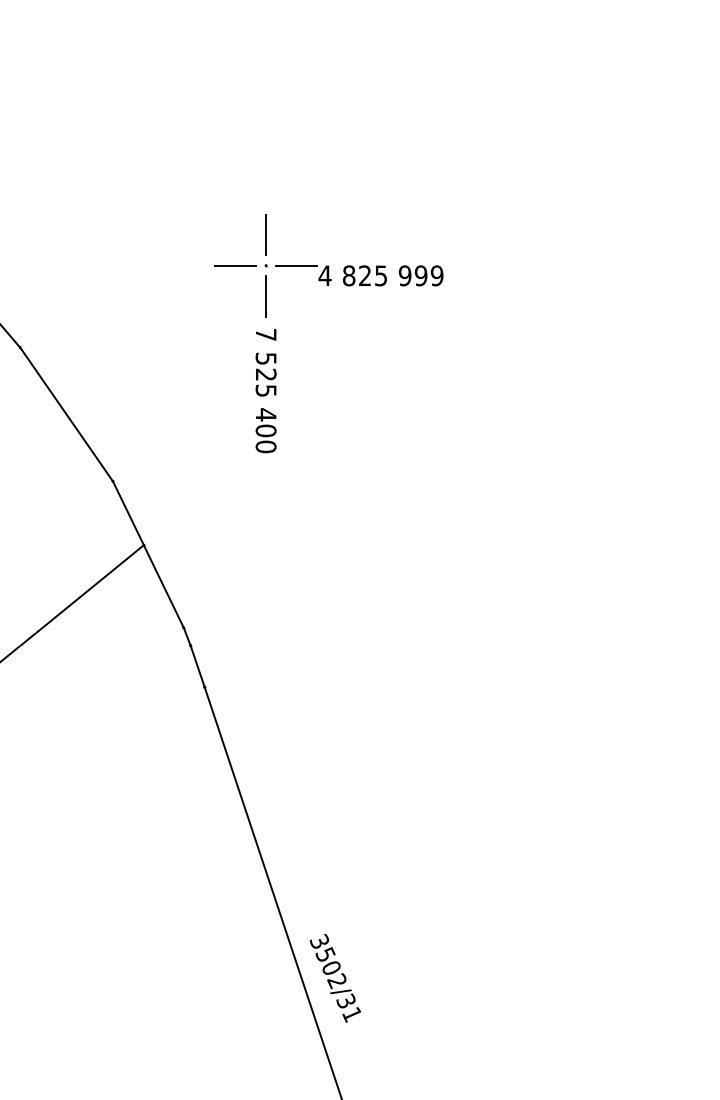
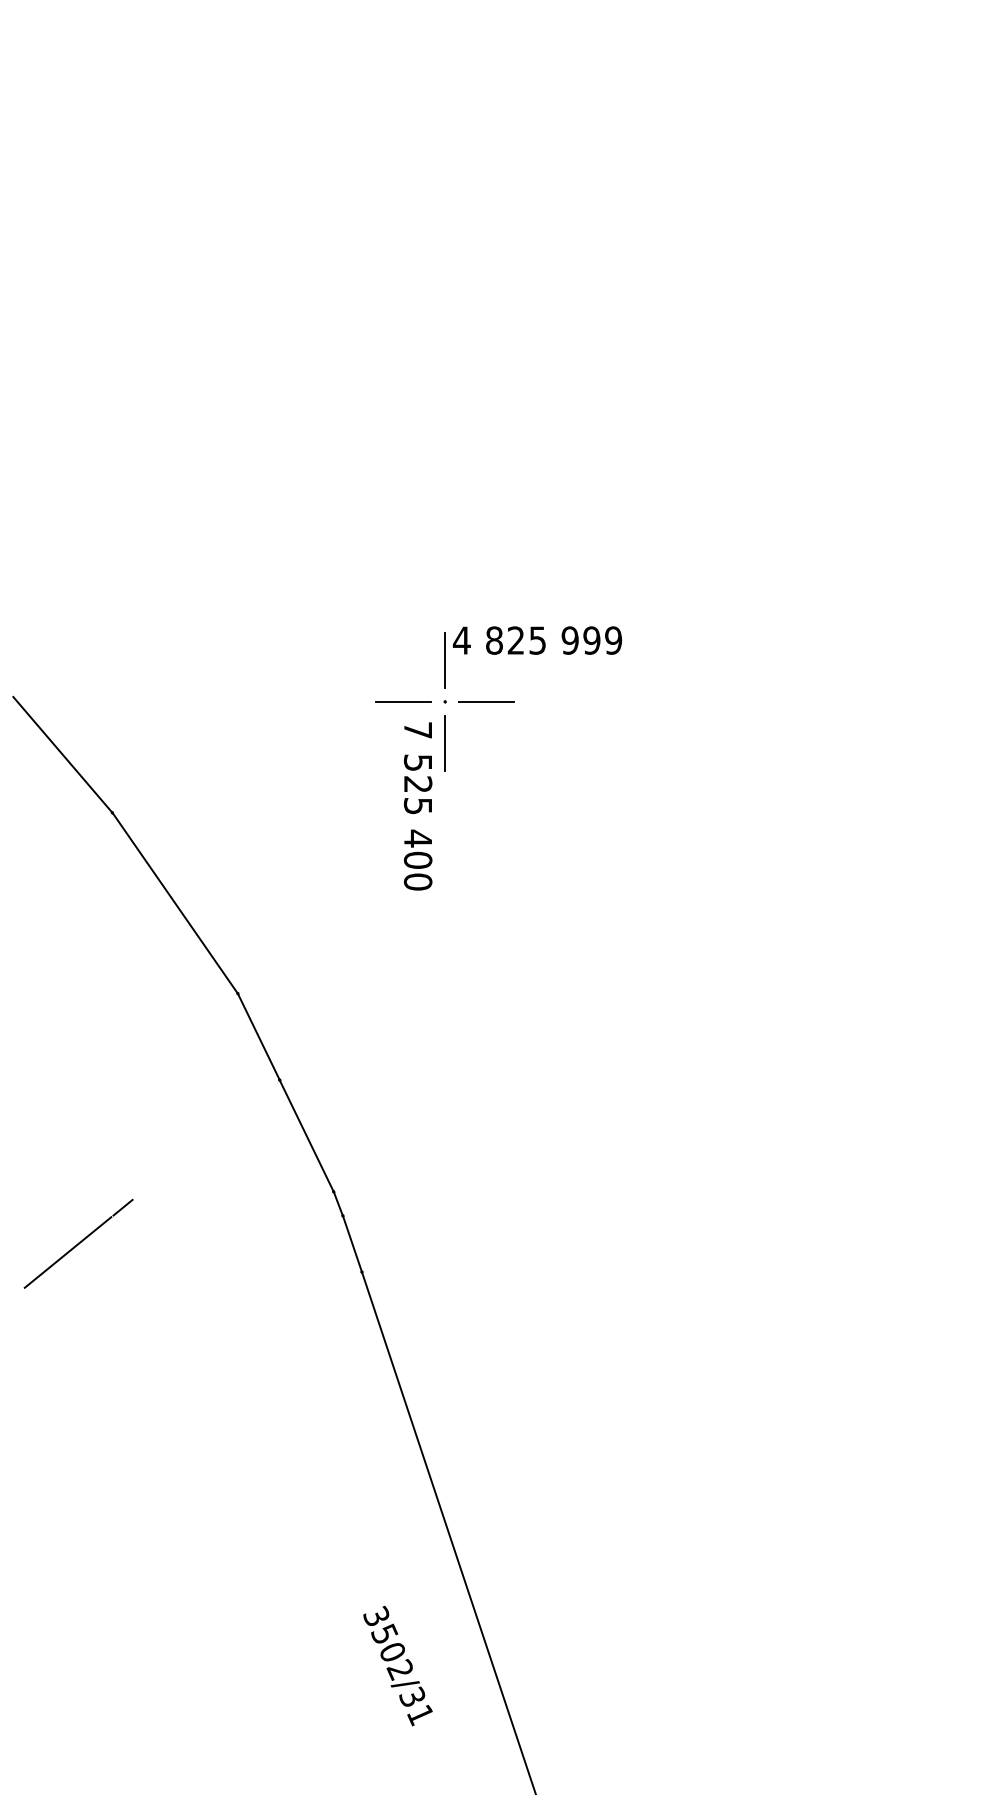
text: (380, 275) -> (537, 640), moved
text: (266, 391) -> (418, 806), moved
line: (89, 589) -> (206, 1139), removed
text: (335, 977) -> (397, 1665), moved

